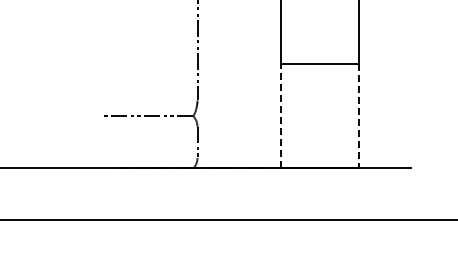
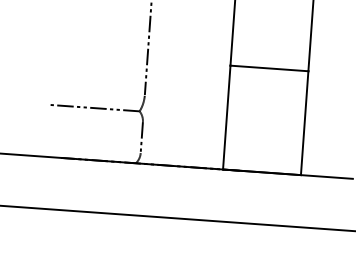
line: (280, 115) -> (226, 116), dashed -> solid
line: (358, 116) -> (304, 123), dashed -> solid

